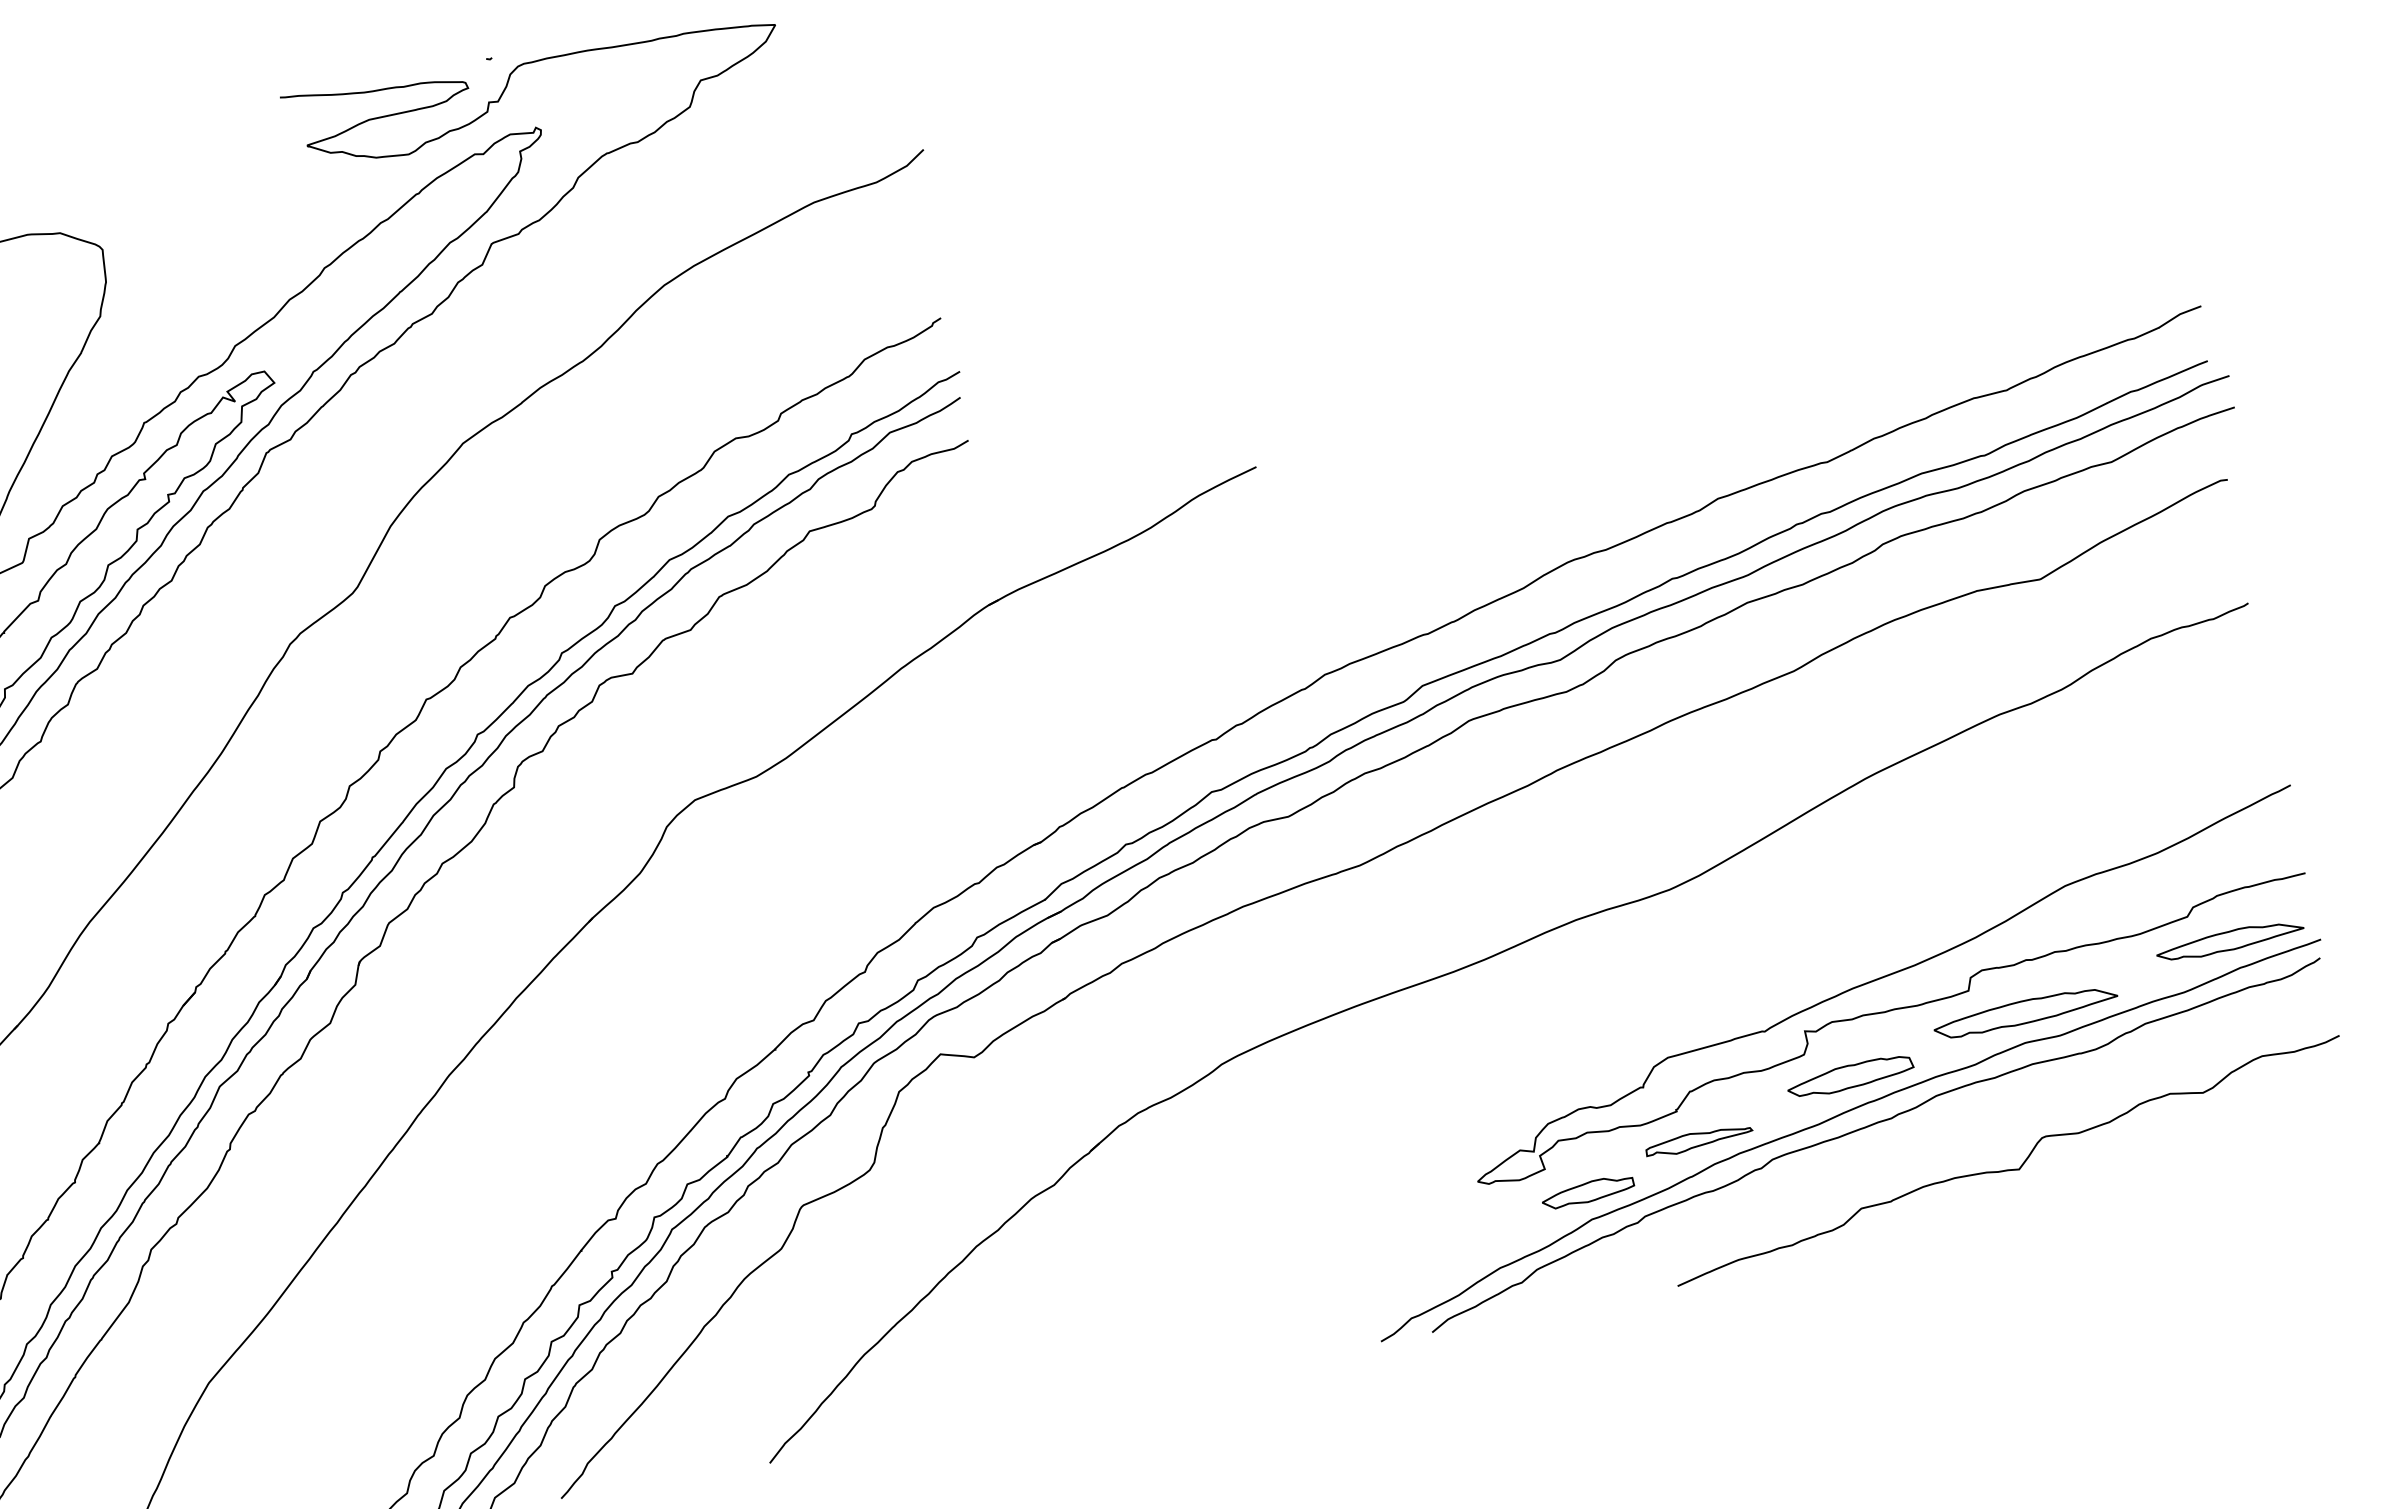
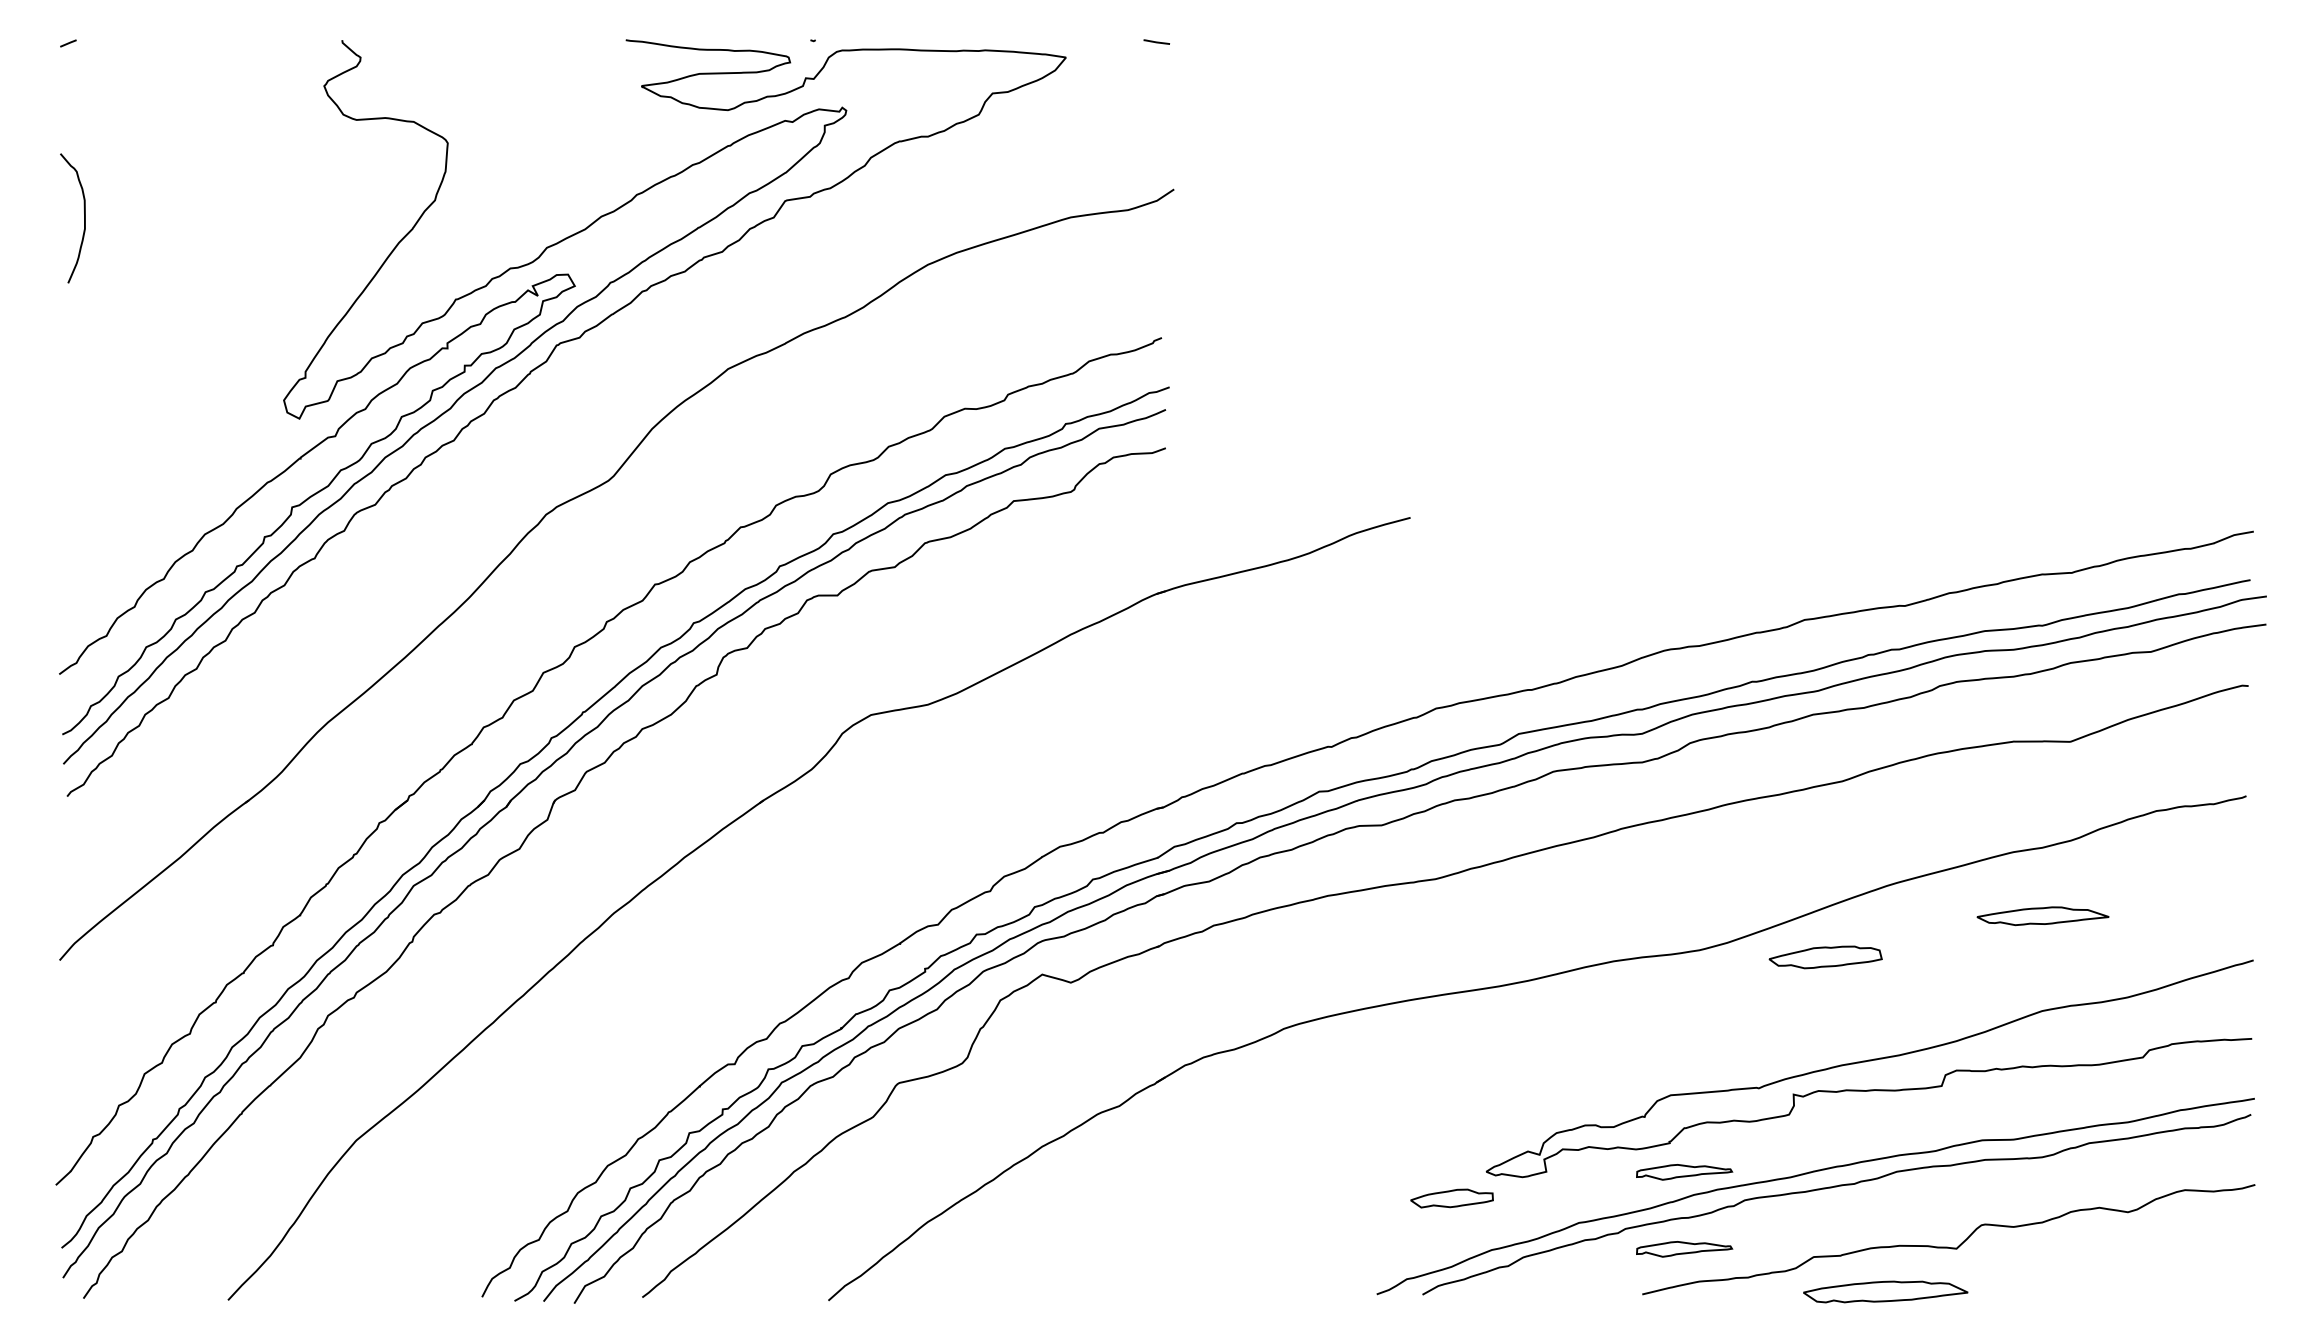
part: (2229, 941) -> (2042, 916), moved
part: (2025, 1011) -> (1885, 1291), moved
part: (1850, 1077) -> (1825, 957), moved
part: (1587, 1192) -> (1451, 1198), moved
part: (1715, 1227) -> (1684, 1249), added

